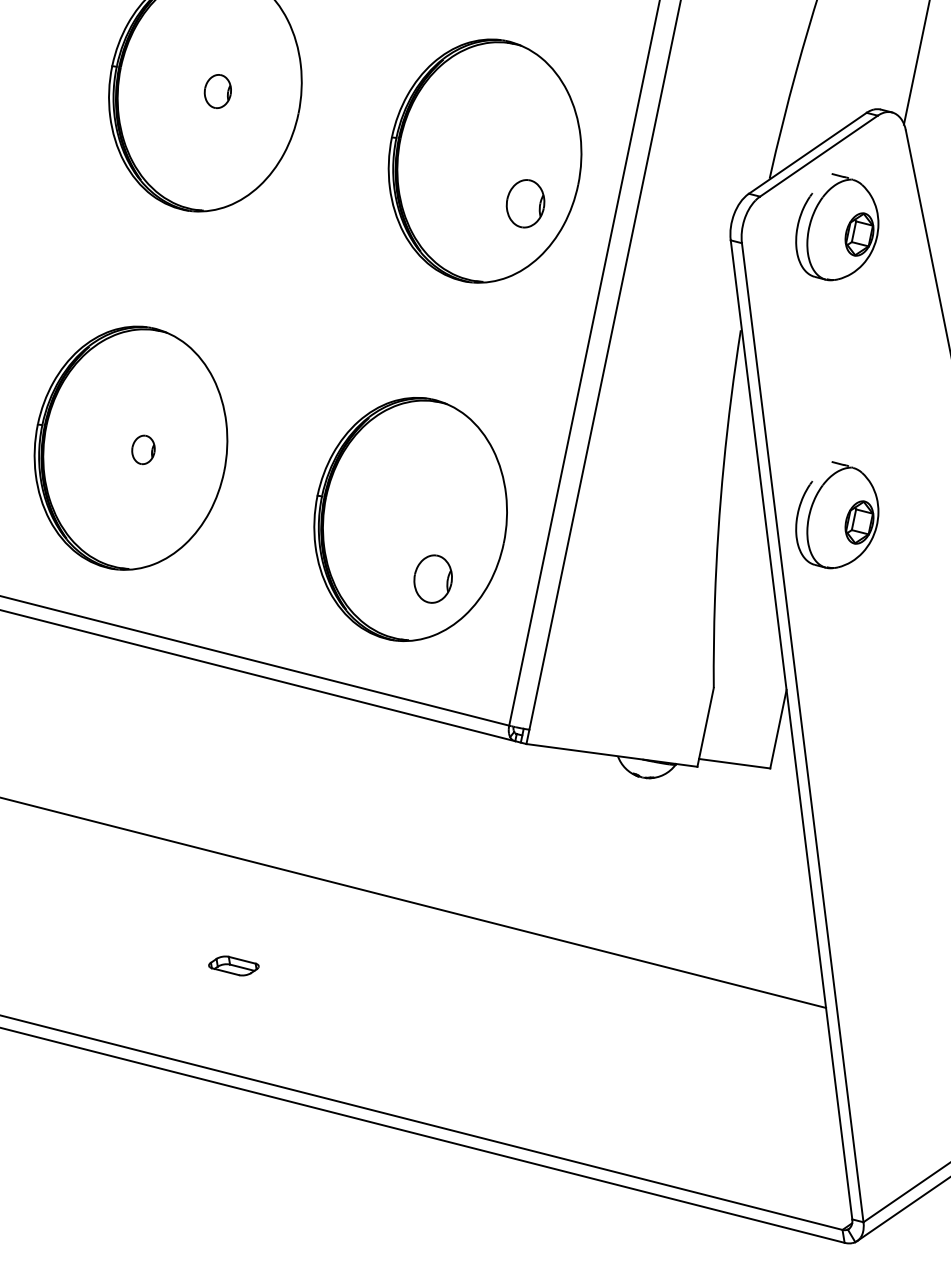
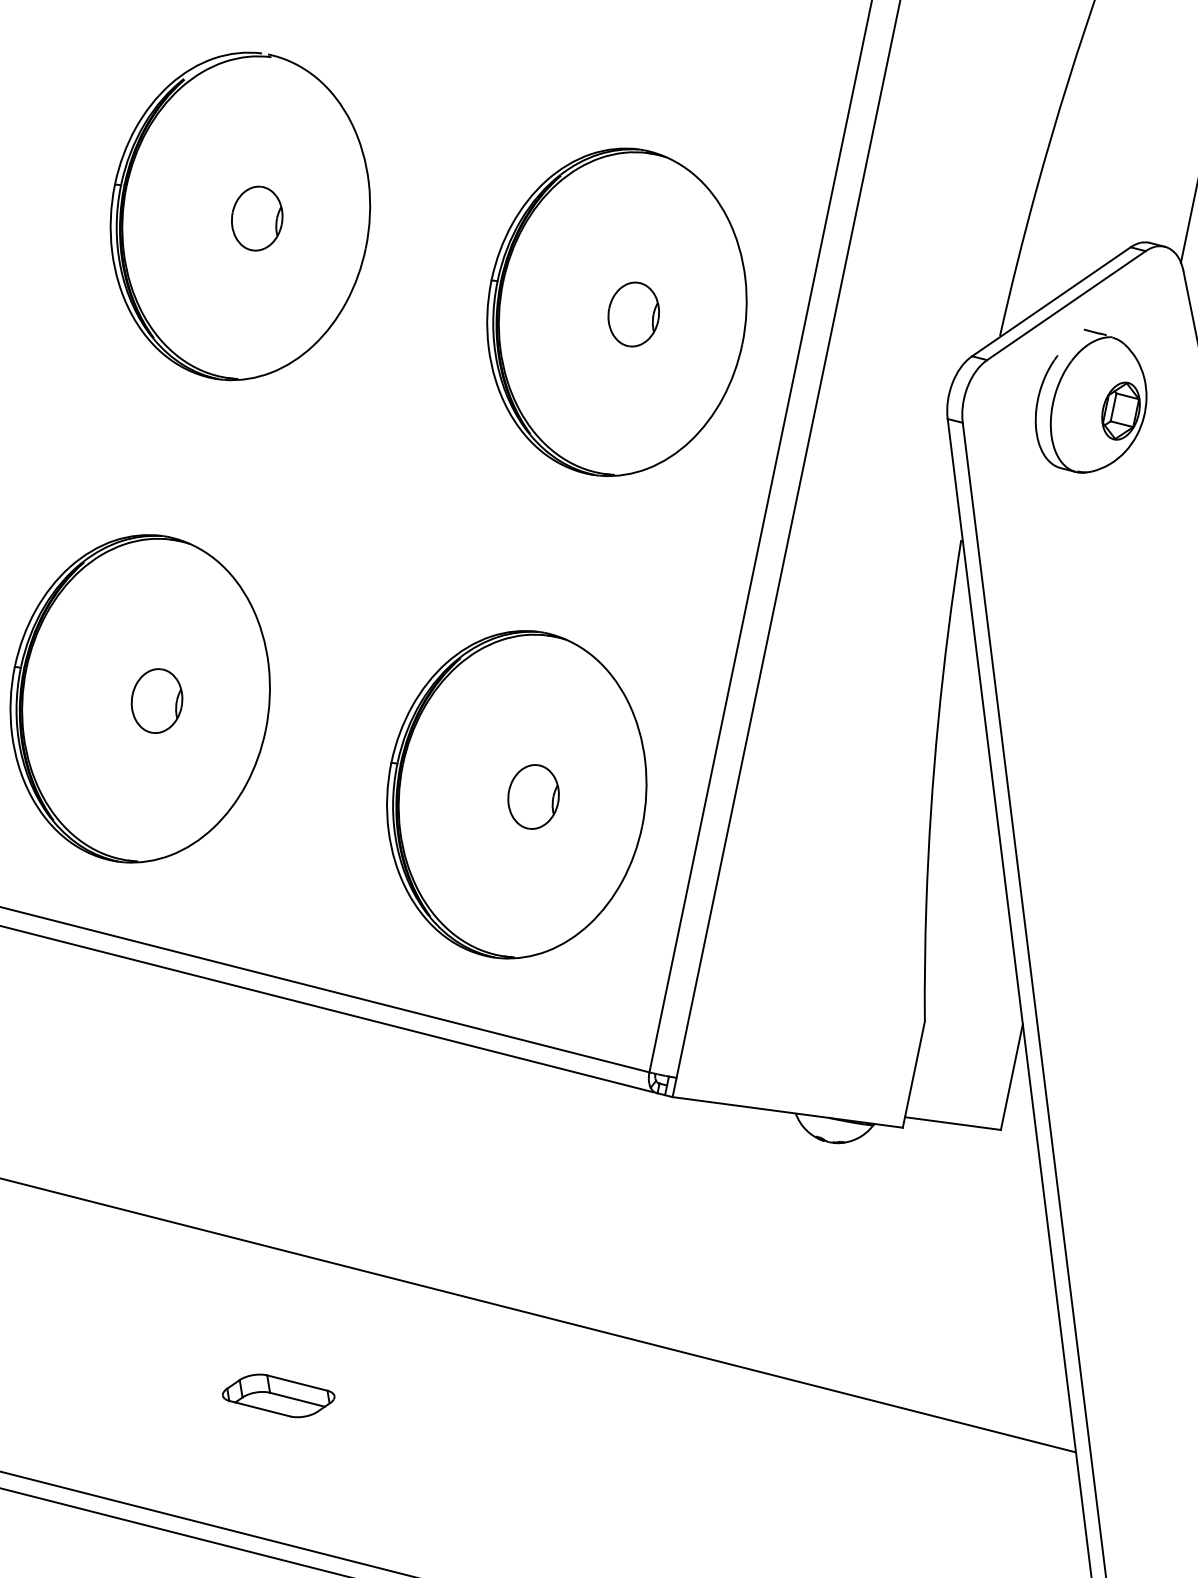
part: (217, 91) -> (256, 218), size x1.43
part: (525, 203) -> (633, 314), moved
part: (143, 449) -> (157, 700), size x1.67
part: (837, 515) -> (1091, 789), removed
part: (432, 578) -> (532, 796), moved
part: (233, 965) -> (278, 1395), size x1.67

